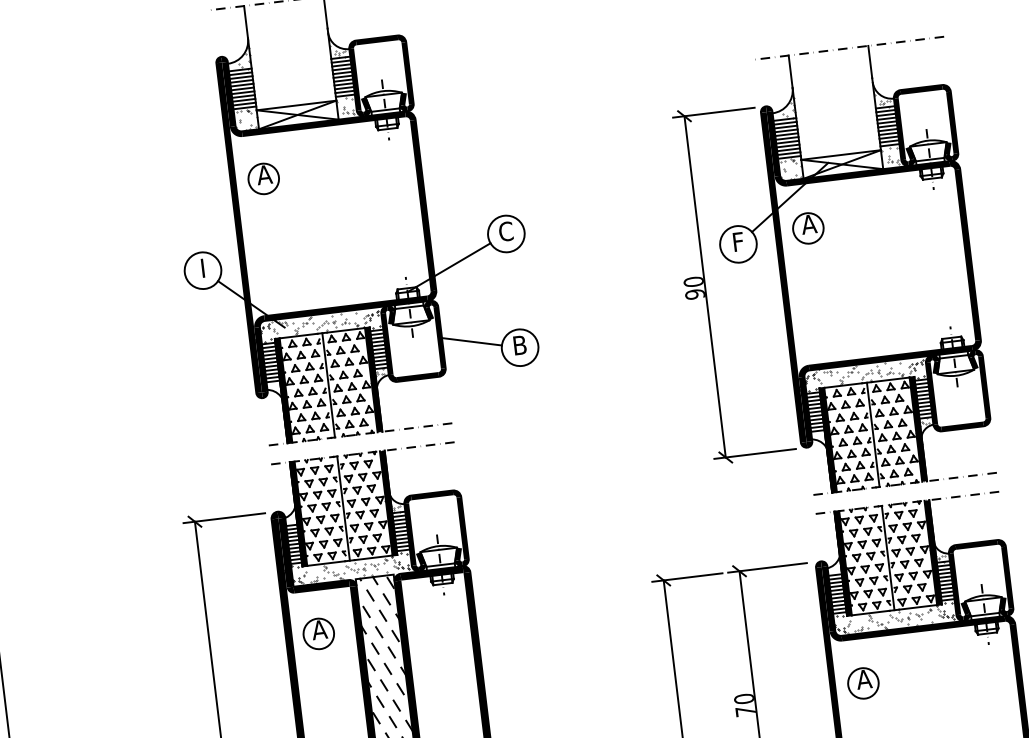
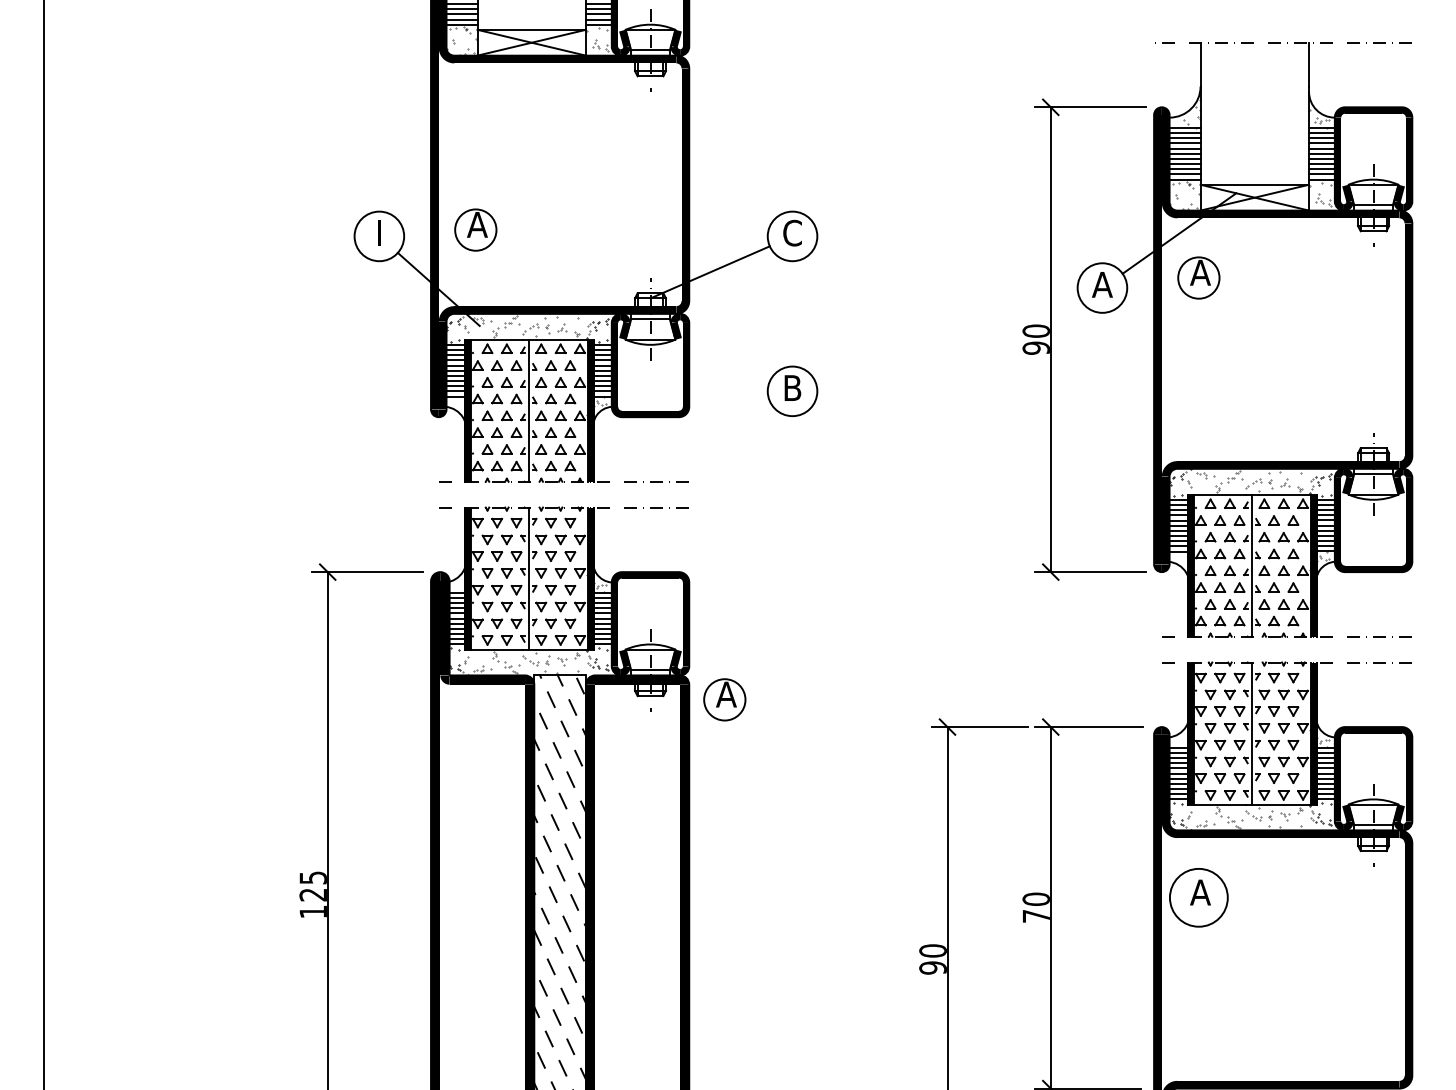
part: (263, 178) -> (475, 229), moved
text: (738, 241) -> (1102, 284), F -> A
line: (470, 341) -> (727, 374), removed
part: (318, 633) -> (724, 699), moved
circle: (863, 683) -> (1198, 897), size x1.4

